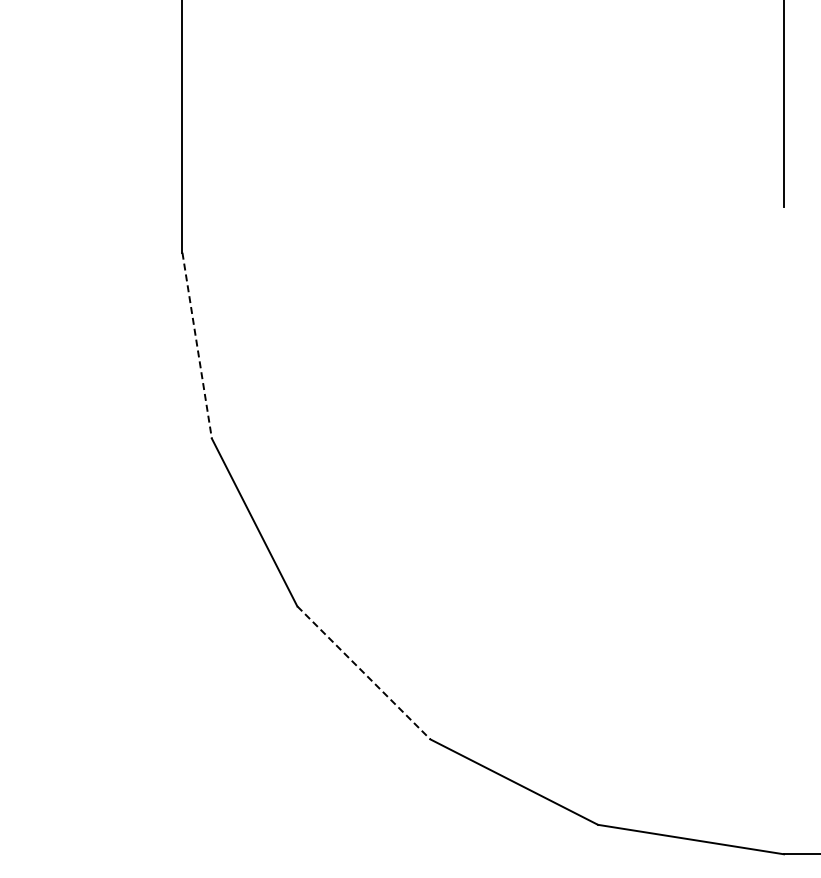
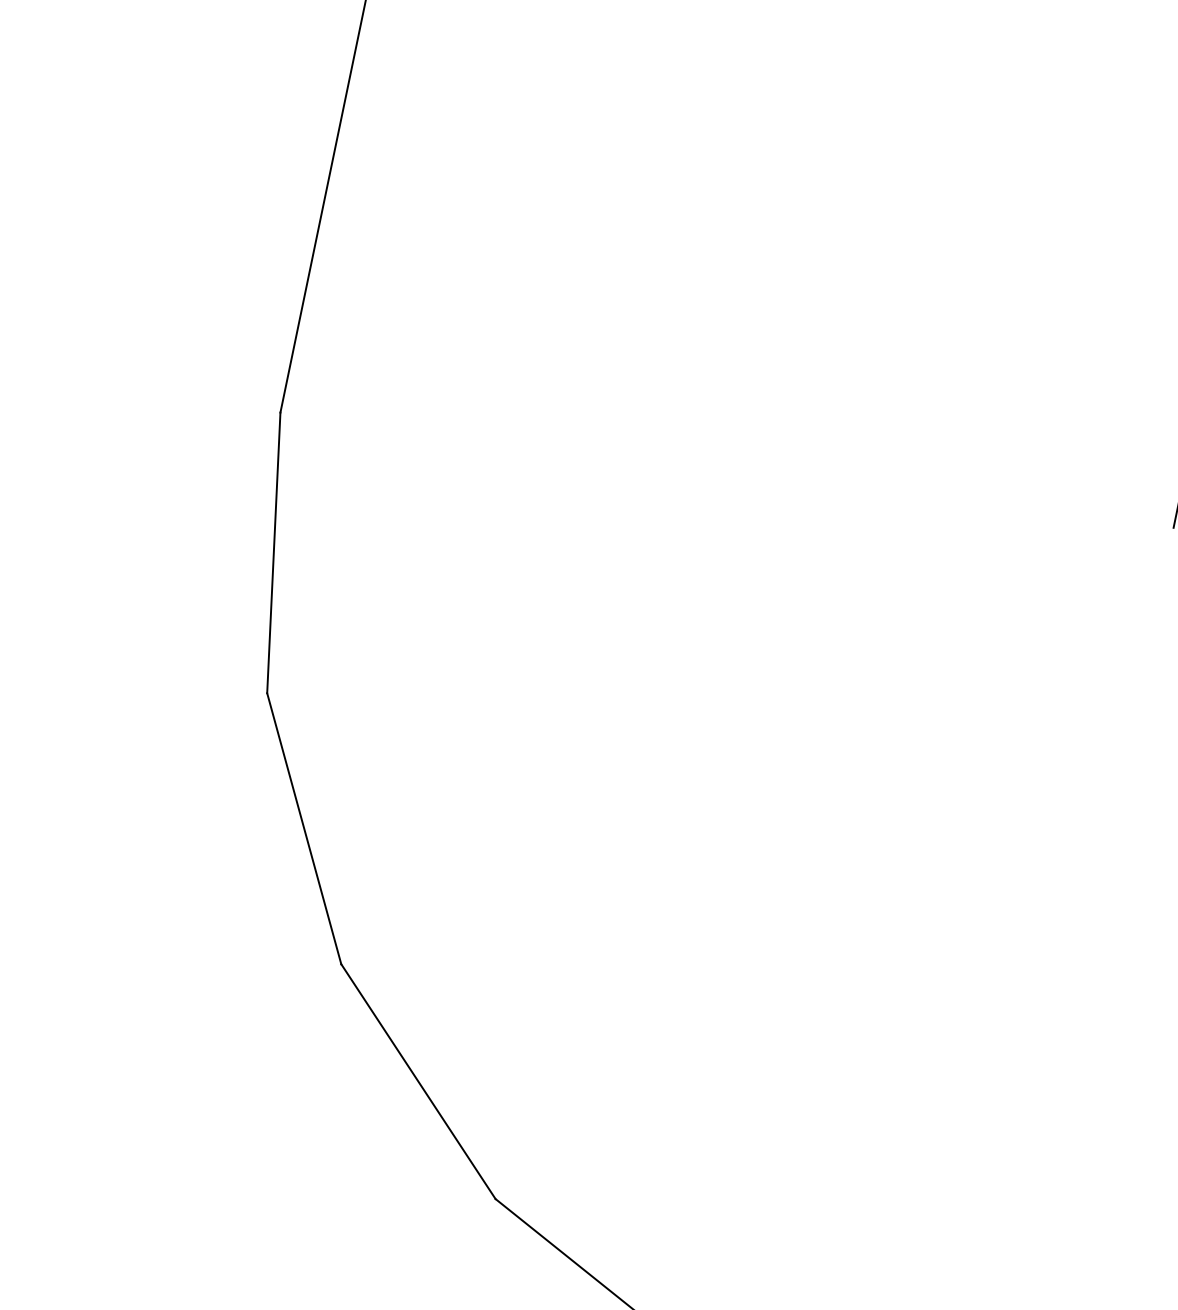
line: (197, 346) -> (274, 554), dashed -> solid
line: (364, 673) -> (419, 1082), dashed -> solid

